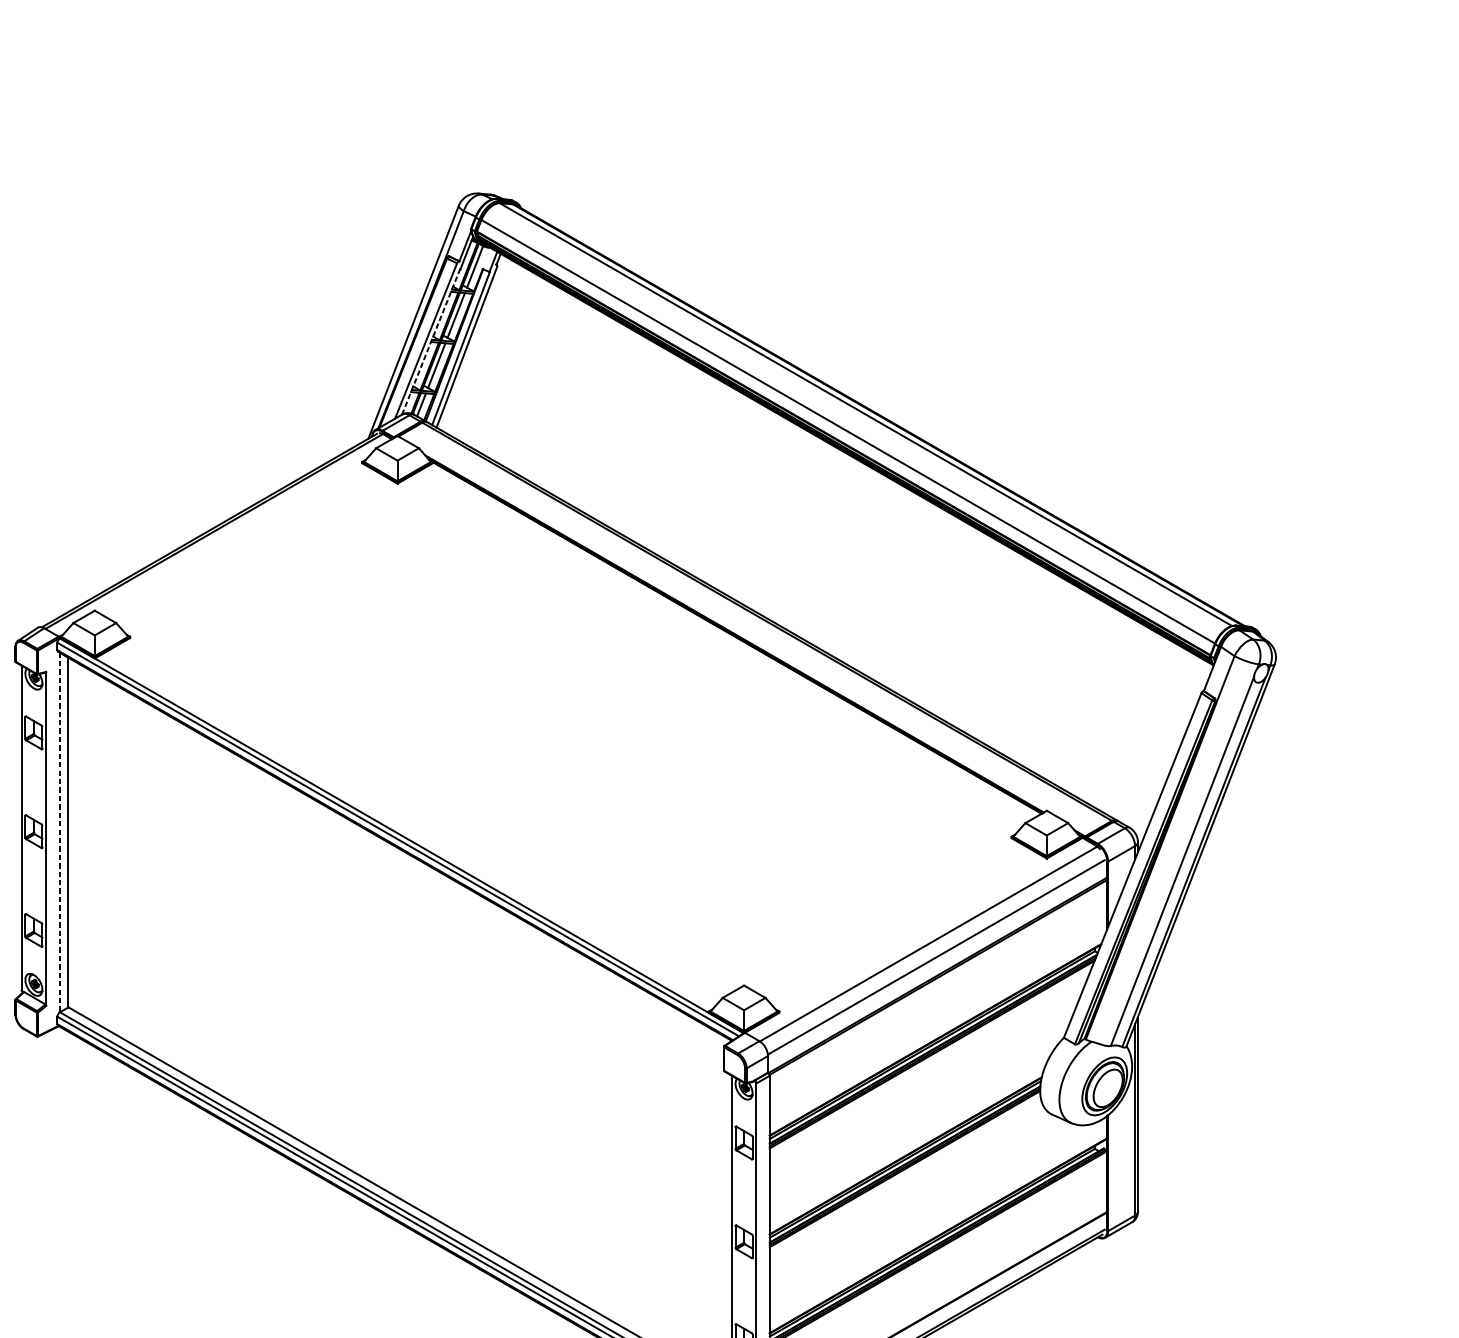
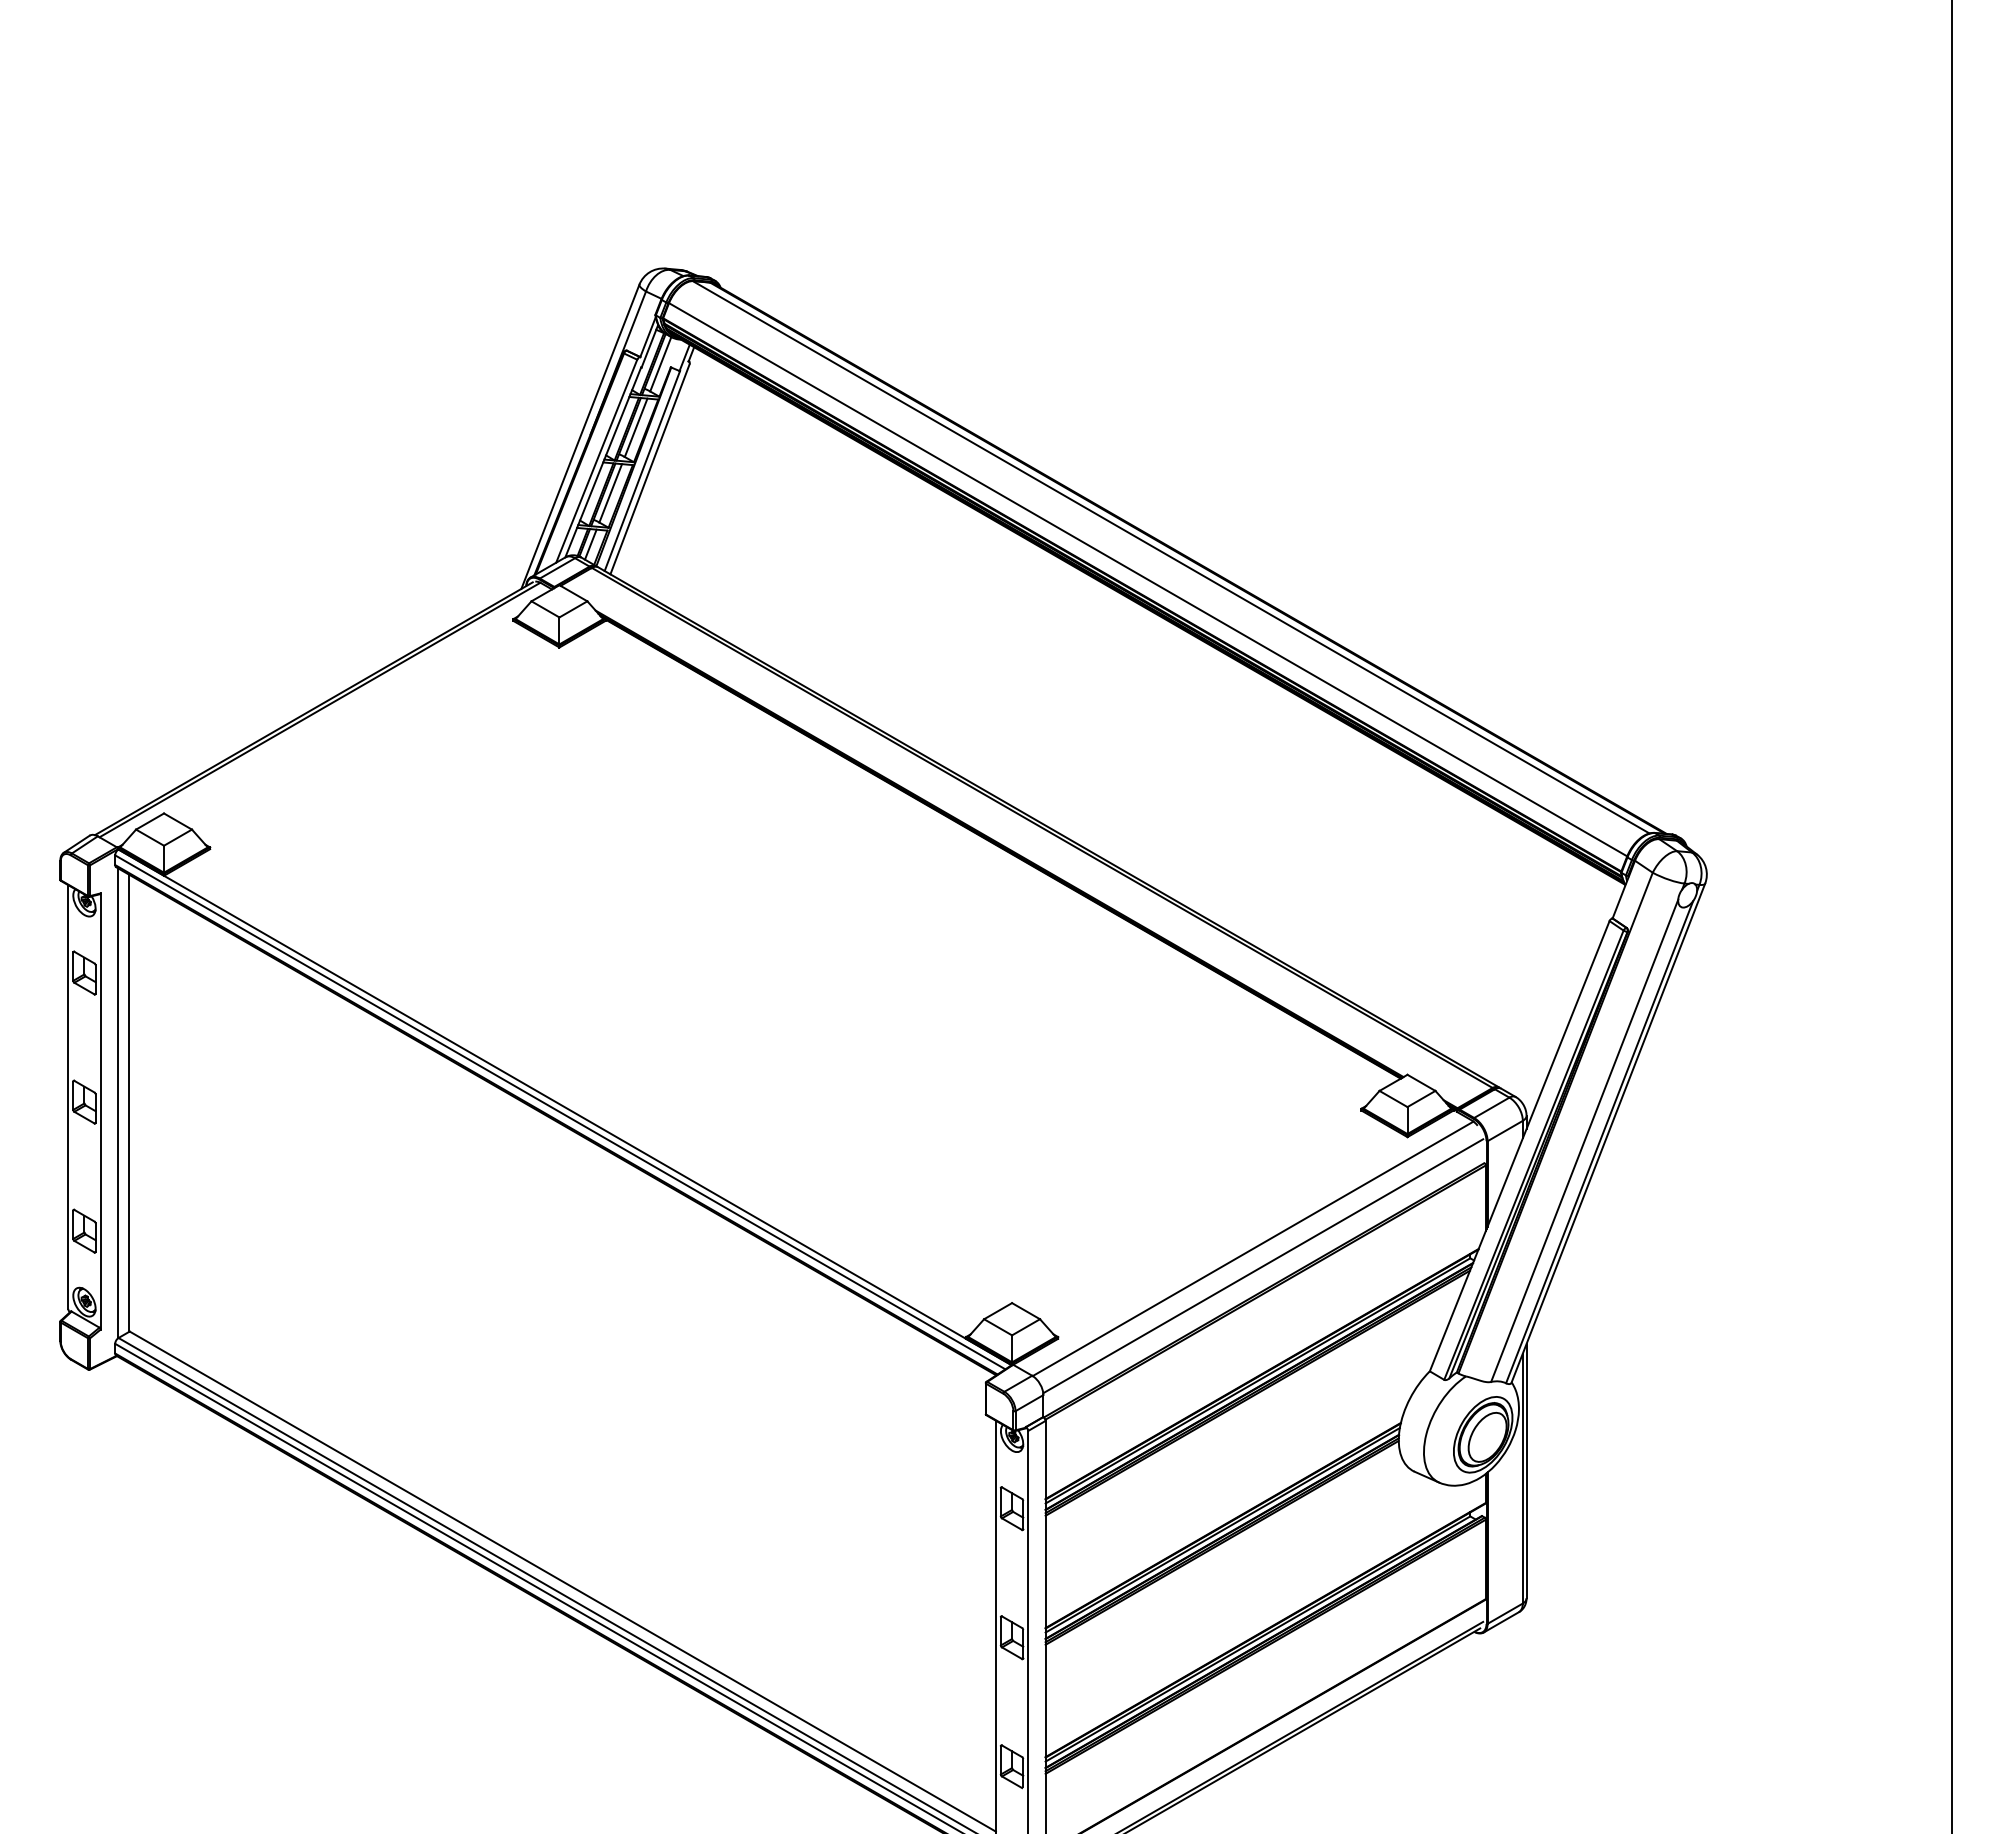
line: (431, 342) -> (603, 462), dashed -> solid
line: (59, 832) -> (118, 1103), dashed -> solid

